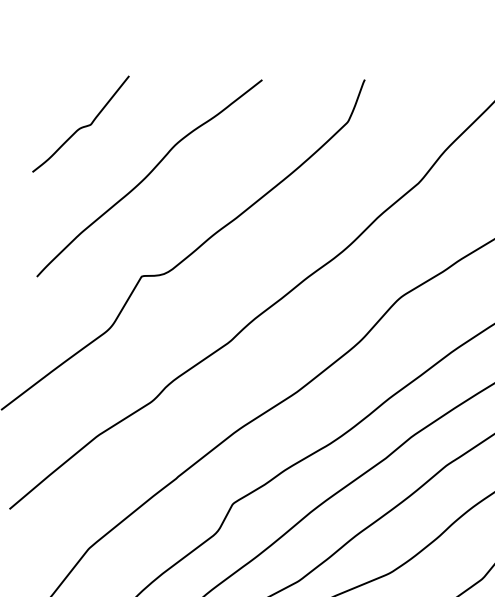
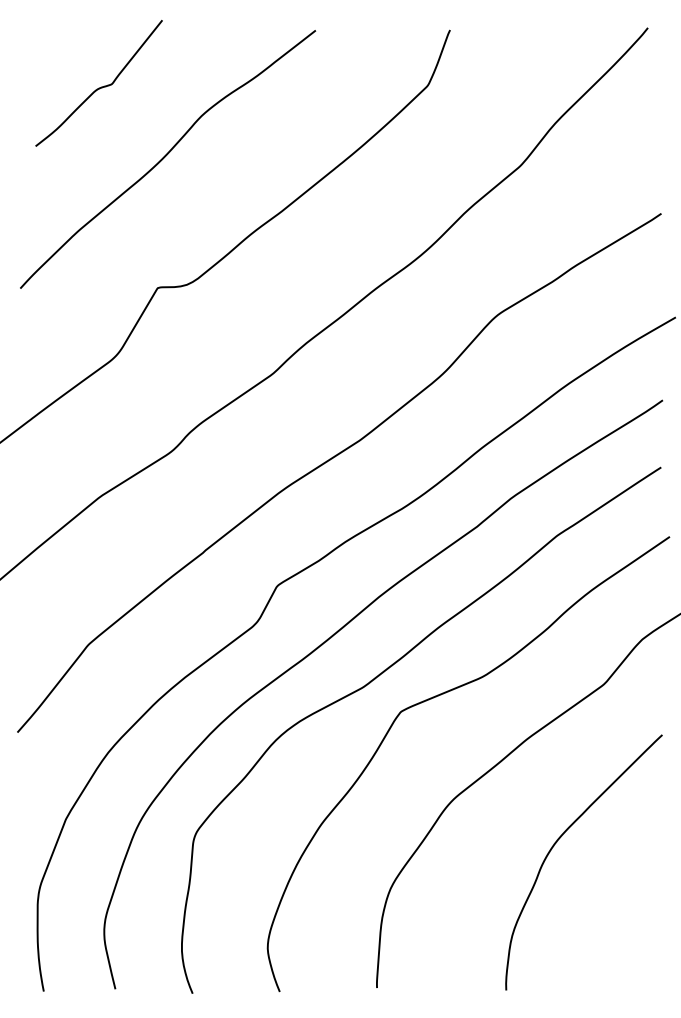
curve: (80, 127) -> (98, 87), moved

